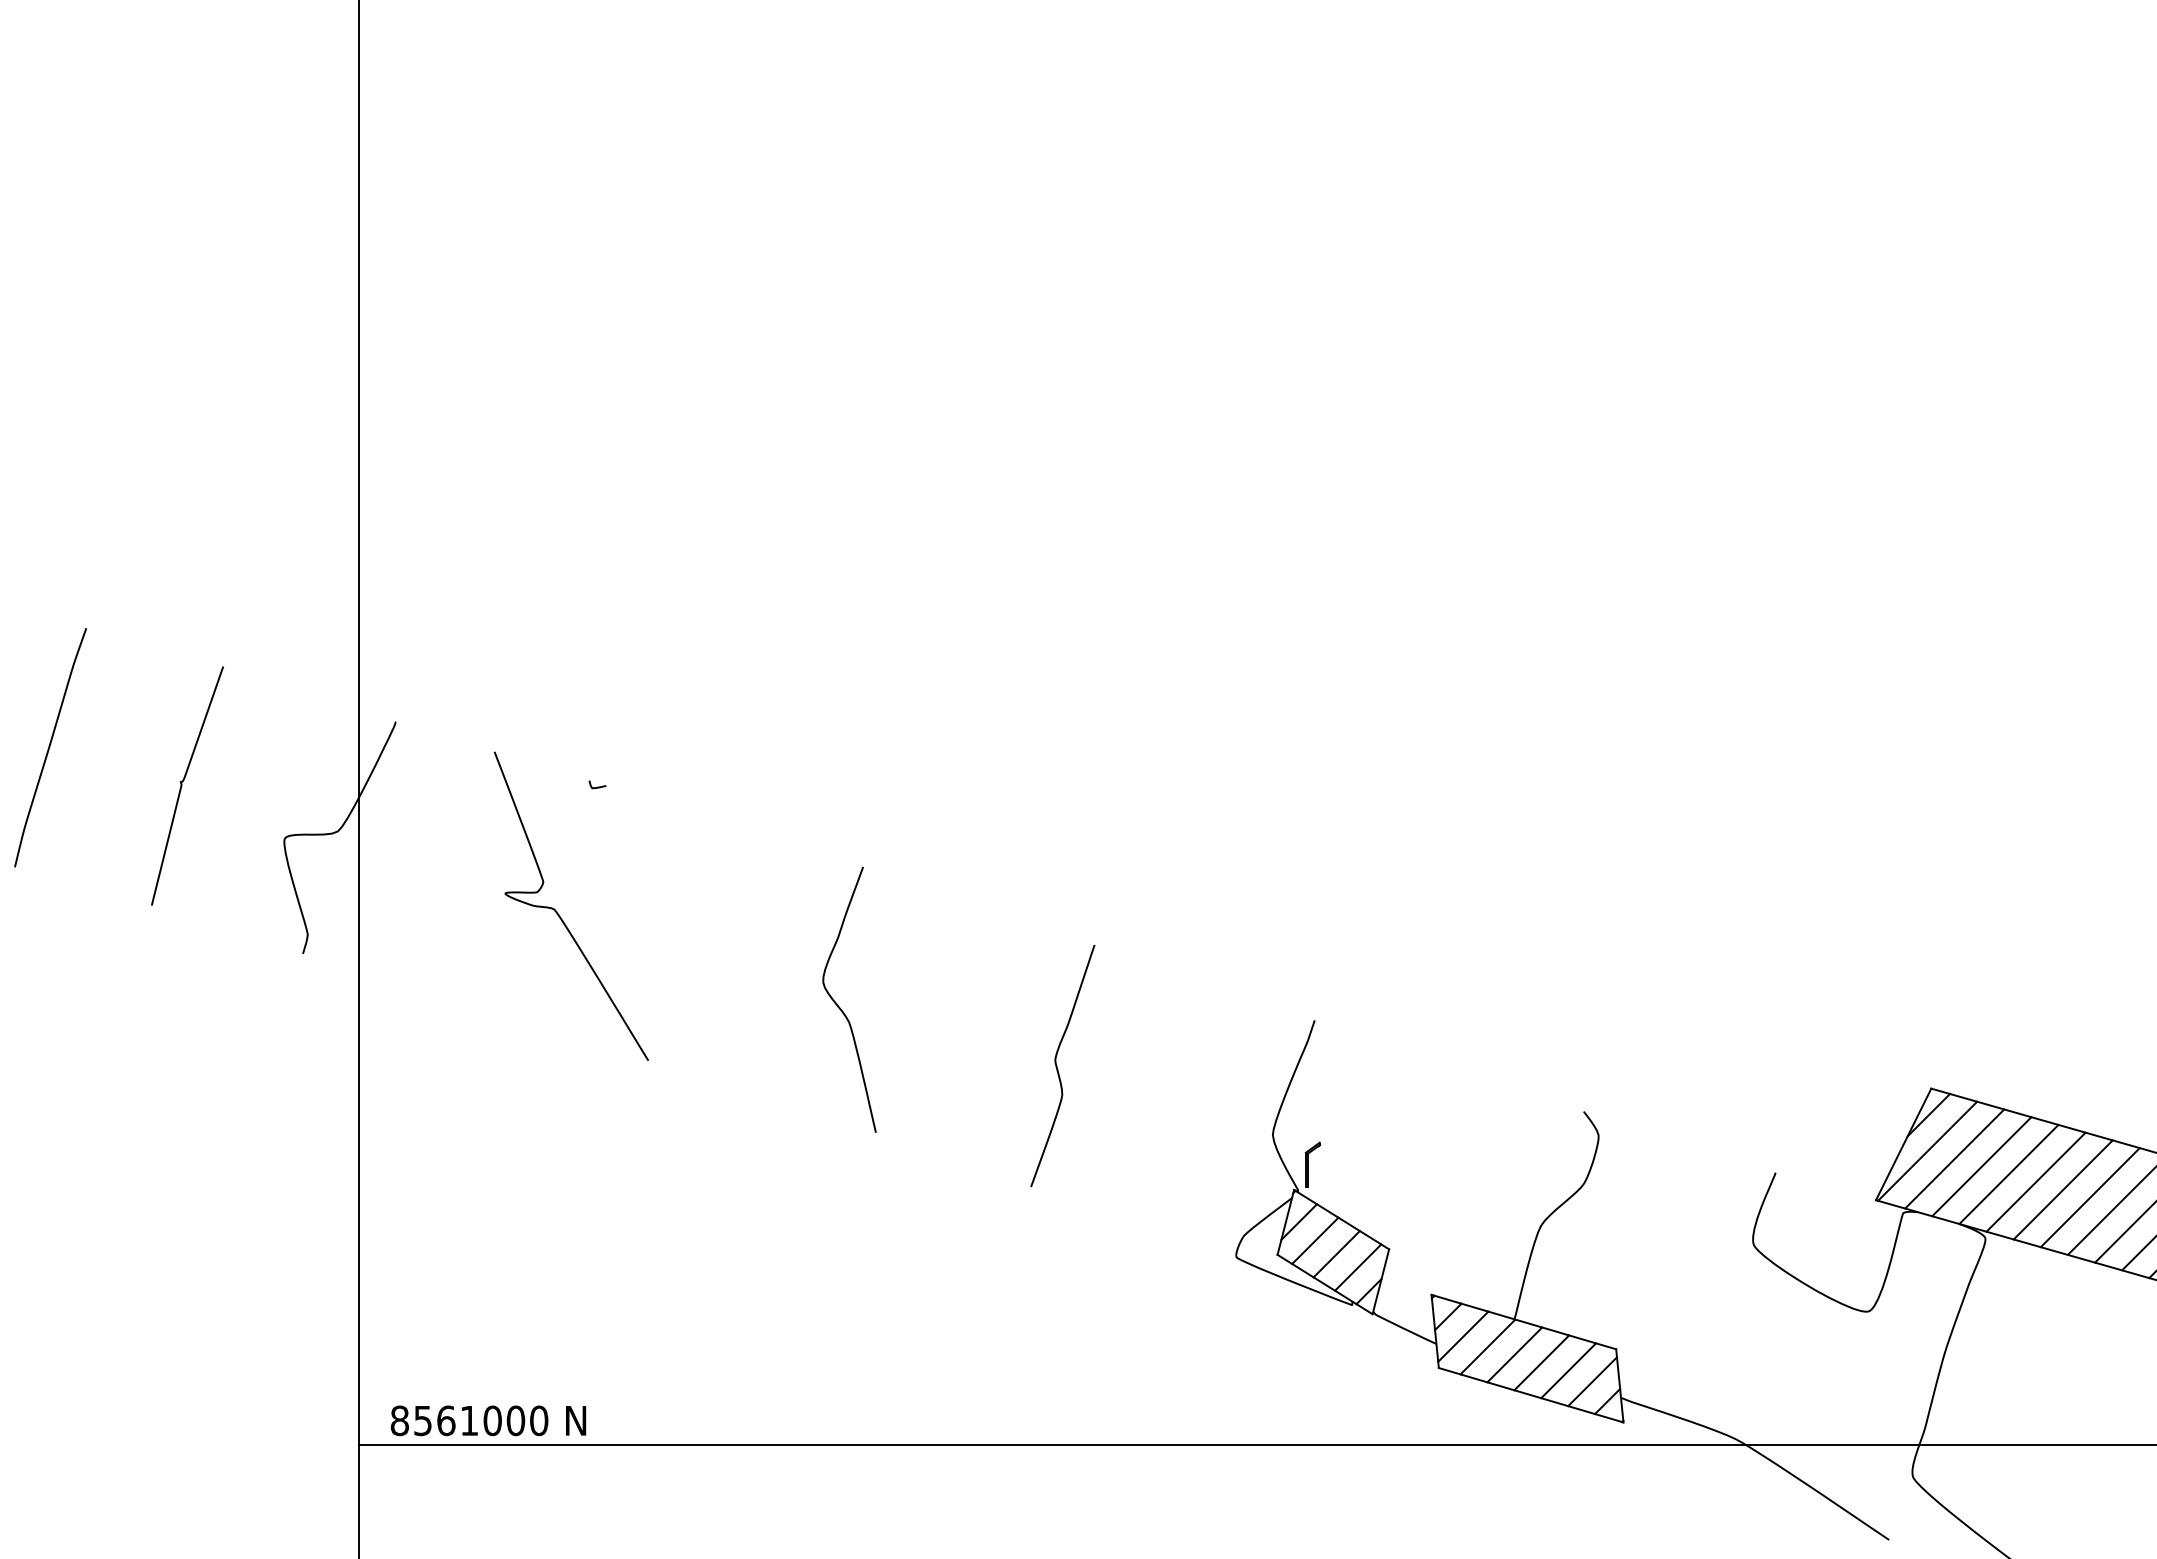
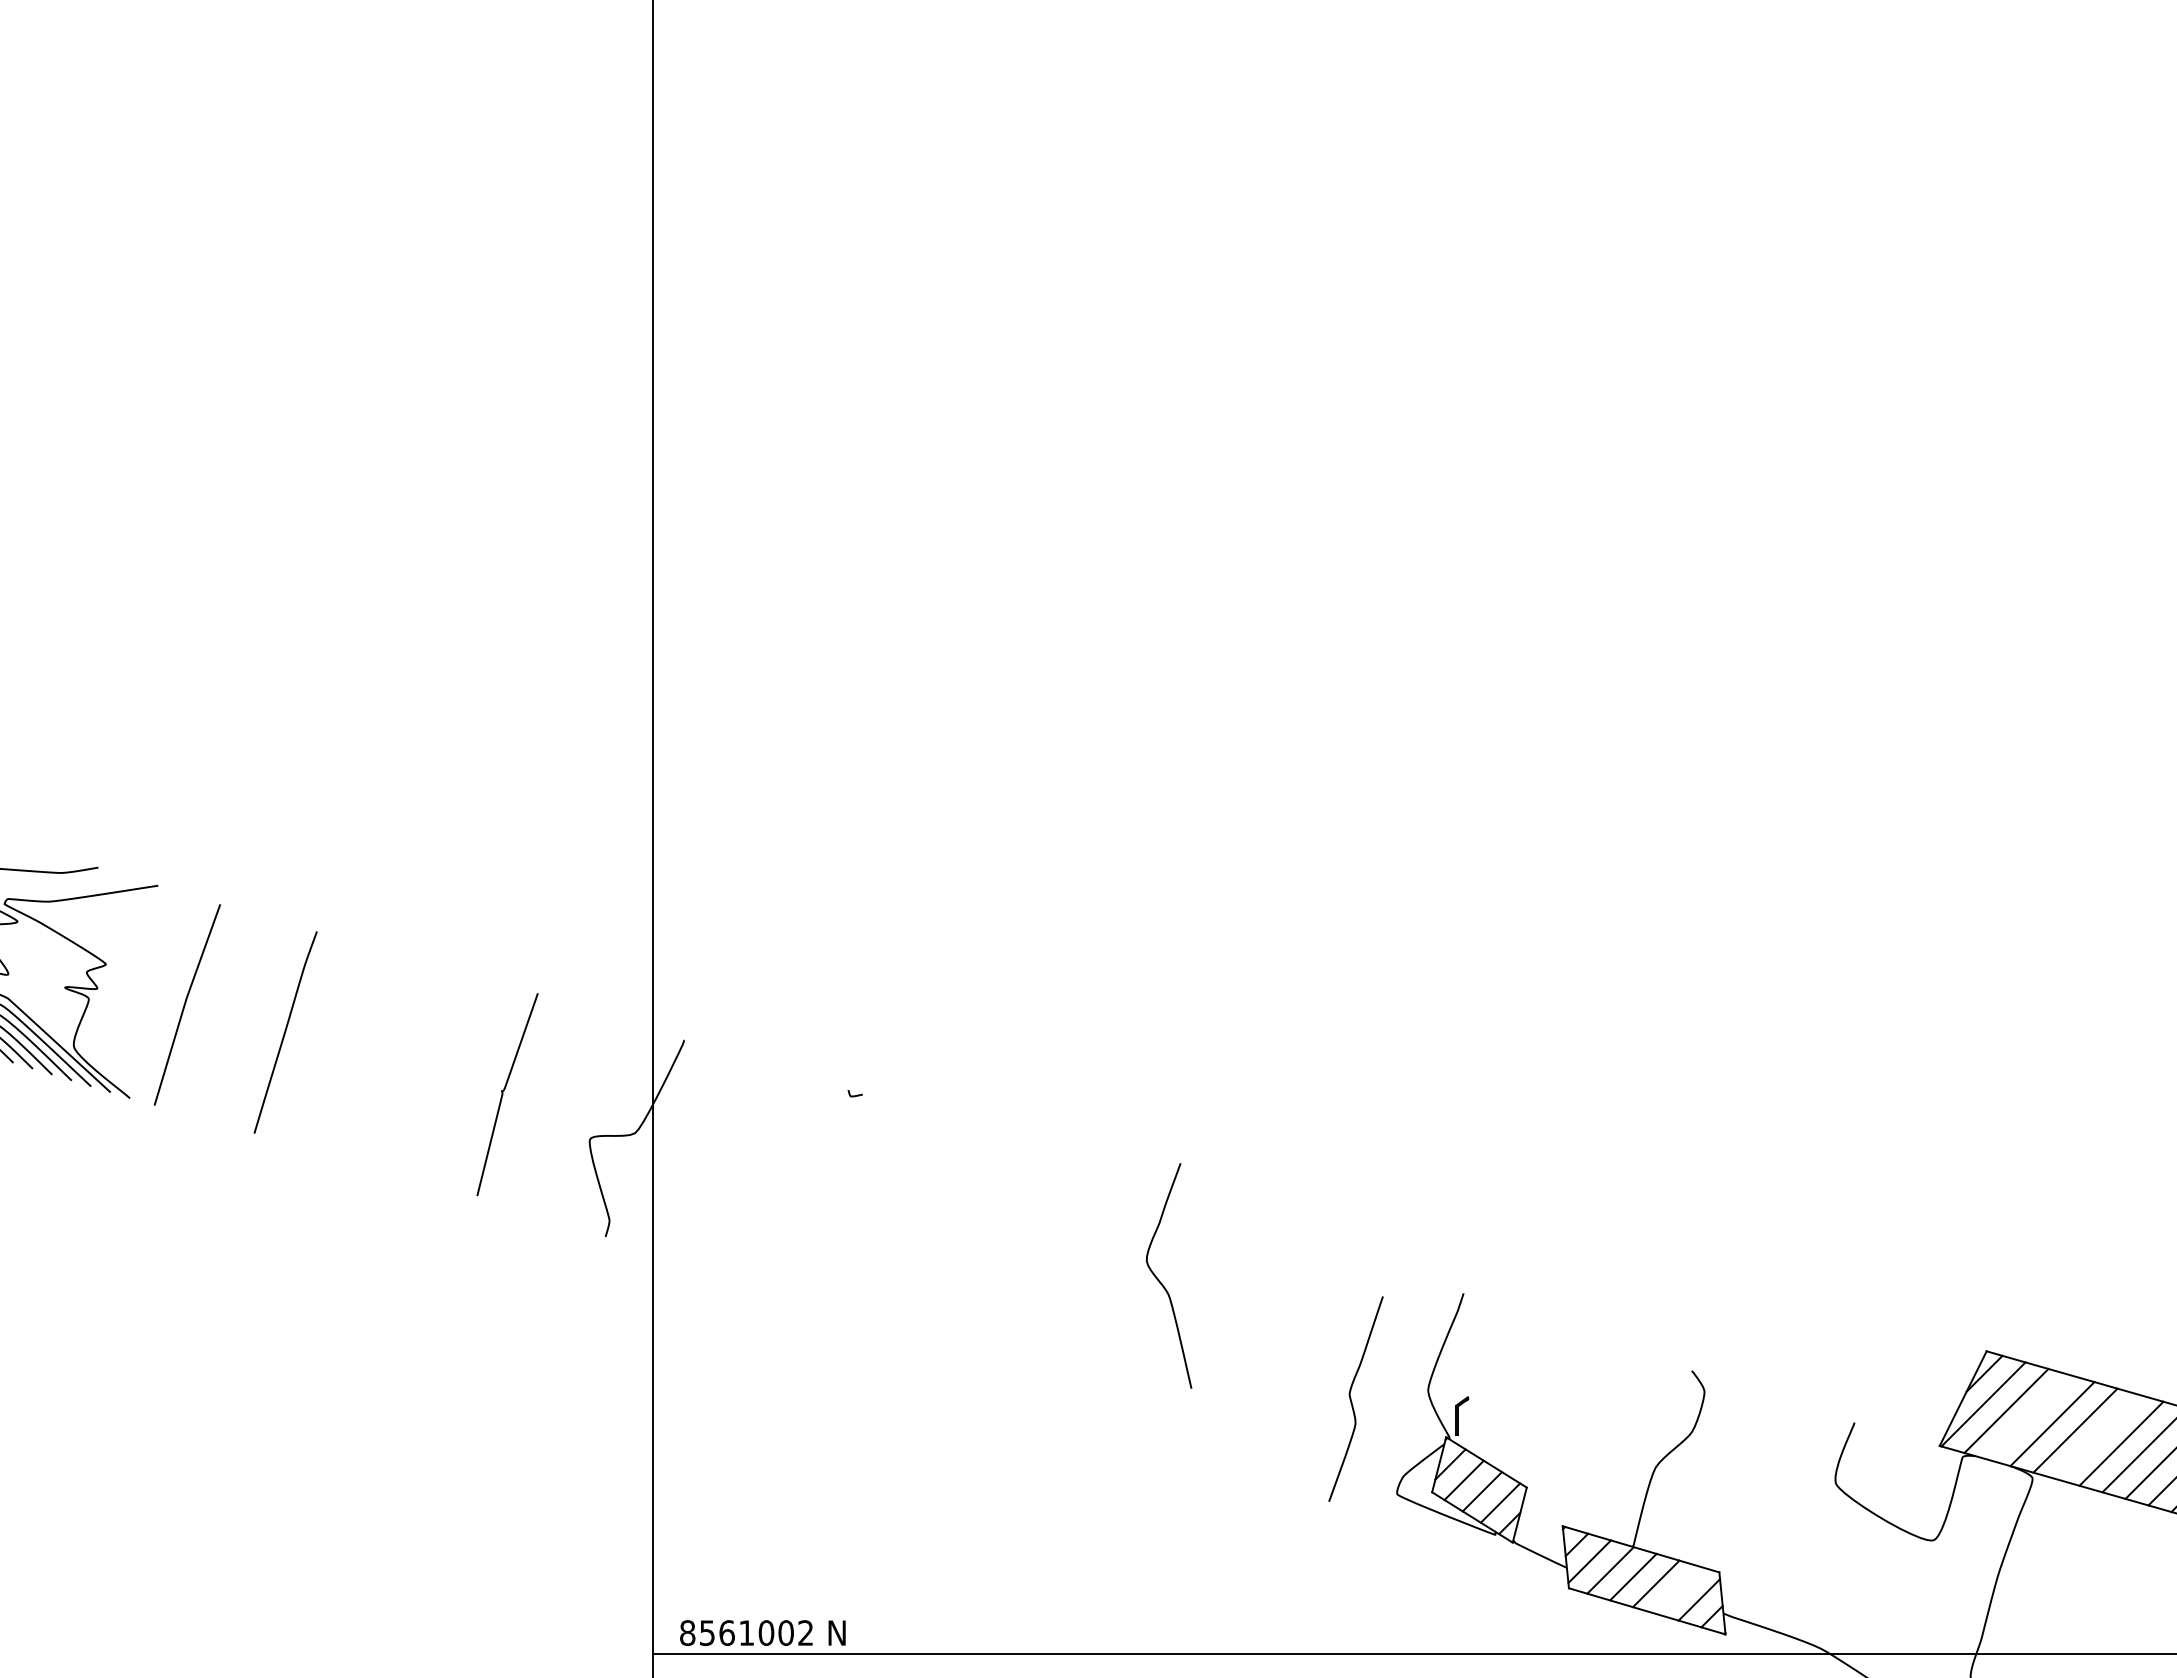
curve: (50, 746) -> (391, 1061), removed
curve: (558, 913) -> (822, 1202), removed
curve: (840, 1007) -> (1161, 1282), moved
curve: (1057, 1065) -> (1351, 1398), moved
line: (1981, 1166) -> (2029, 1417), removed
line: (2063, 1190) -> (2098, 1437), removed
line: (1568, 1370) -> (1678, 1590), removed
text: (538, 1420) -> (805, 1632), 8561000 -> 8561002

